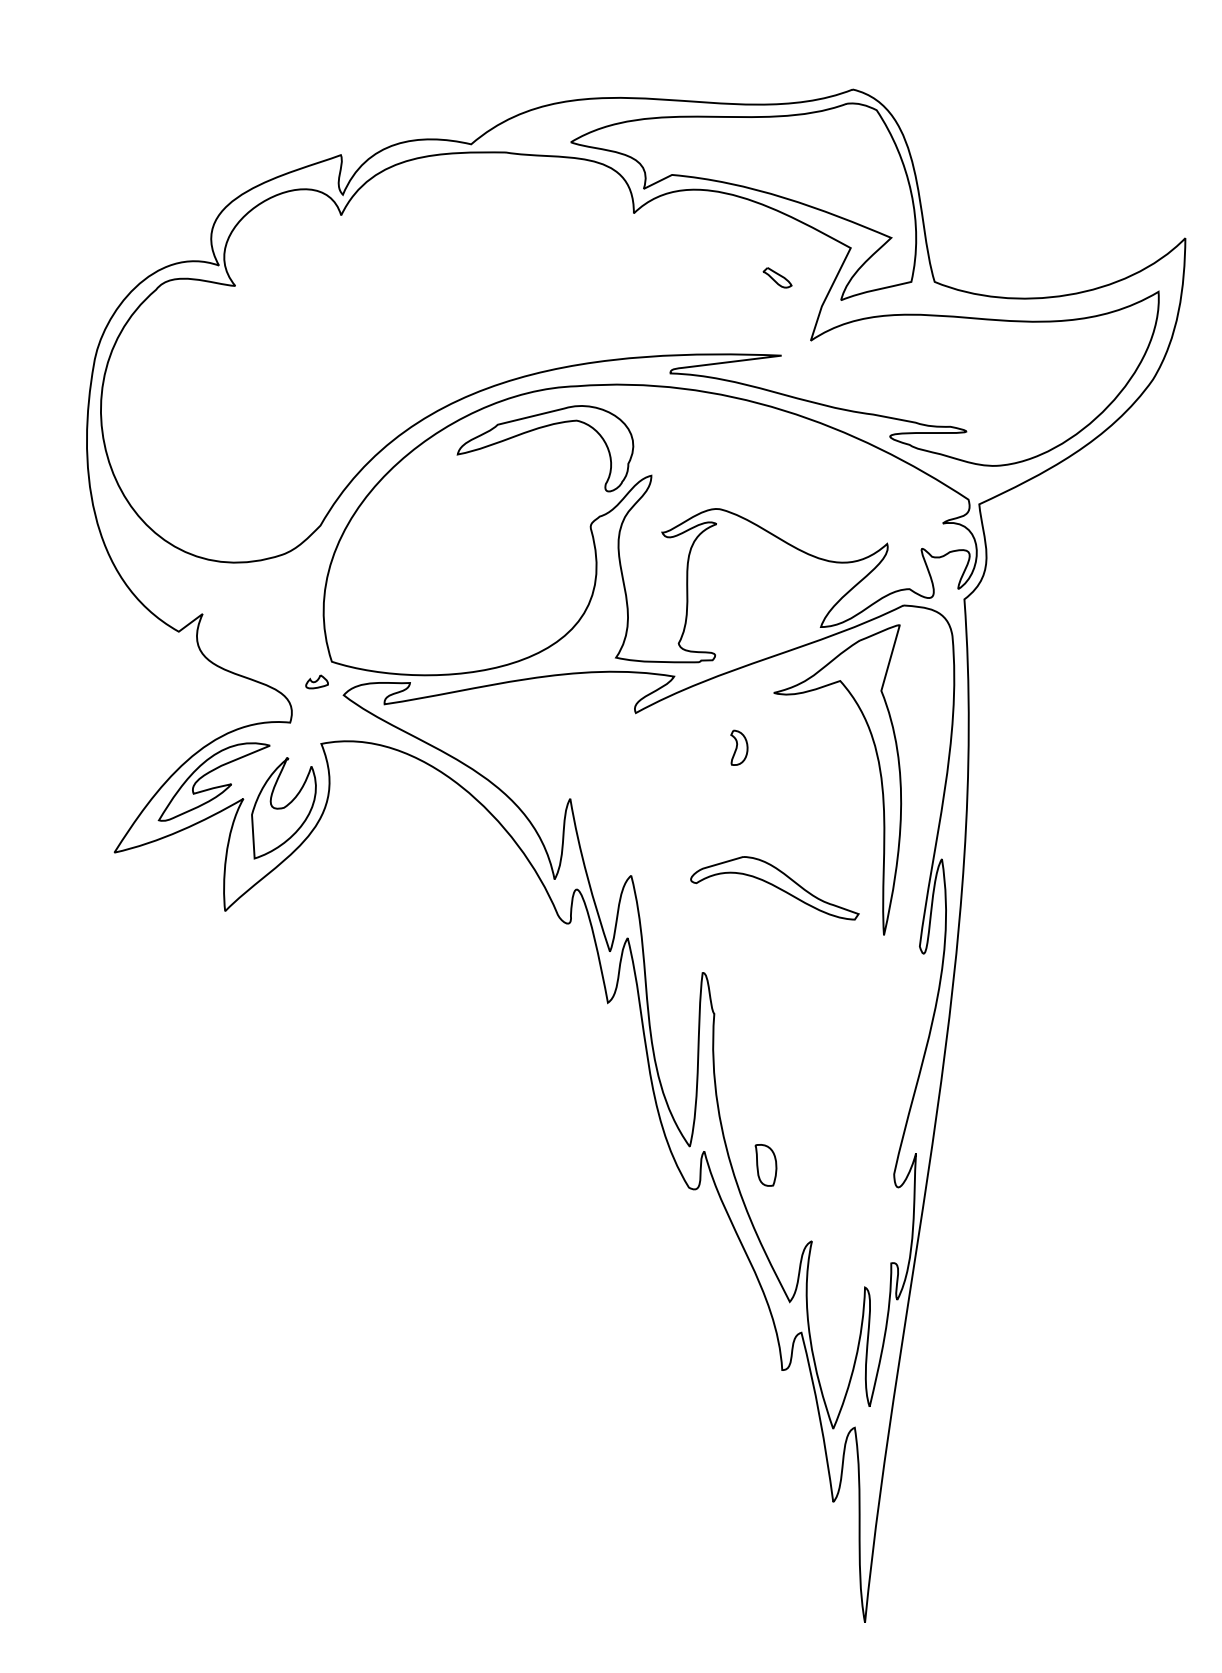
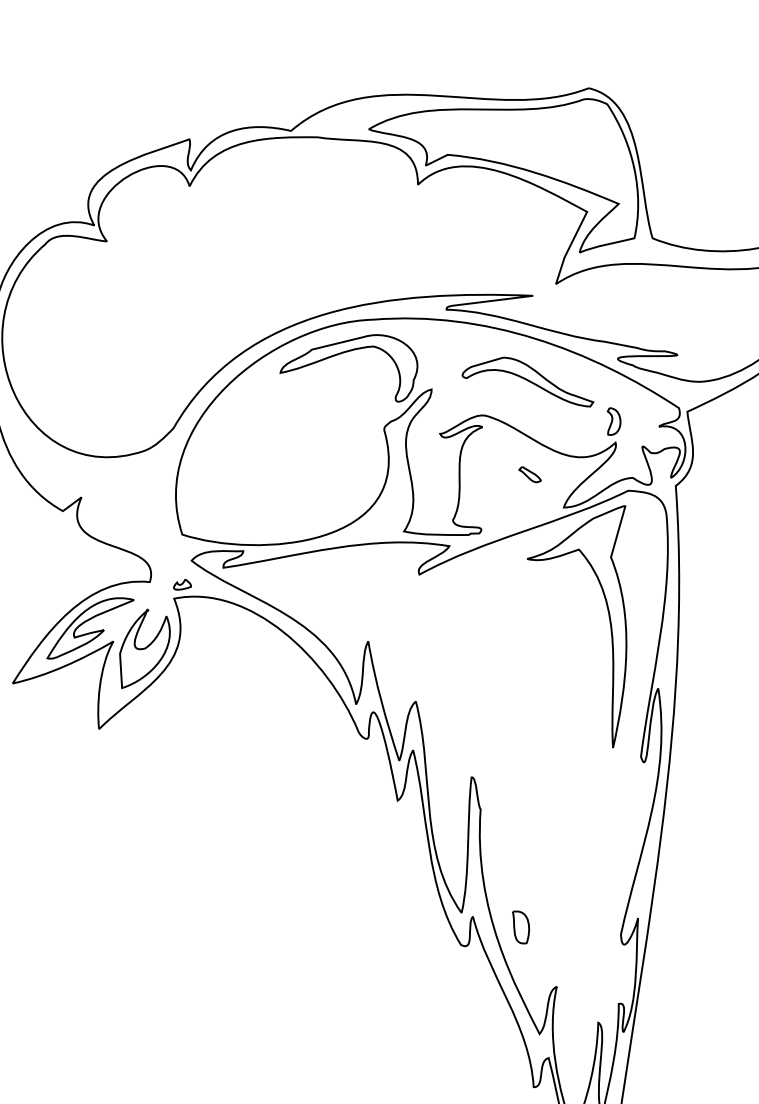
part: (777, 277) -> (529, 474), moved
part: (316, 681) -> (182, 584), moved
part: (739, 747) -> (614, 421), moved
part: (774, 888) -> (527, 382), moved

